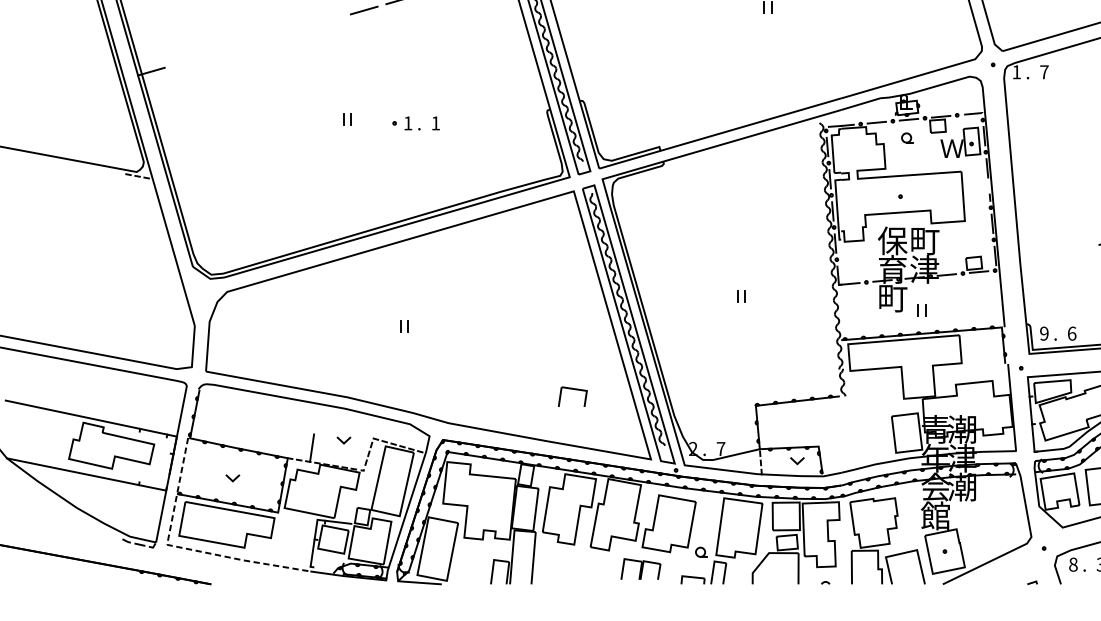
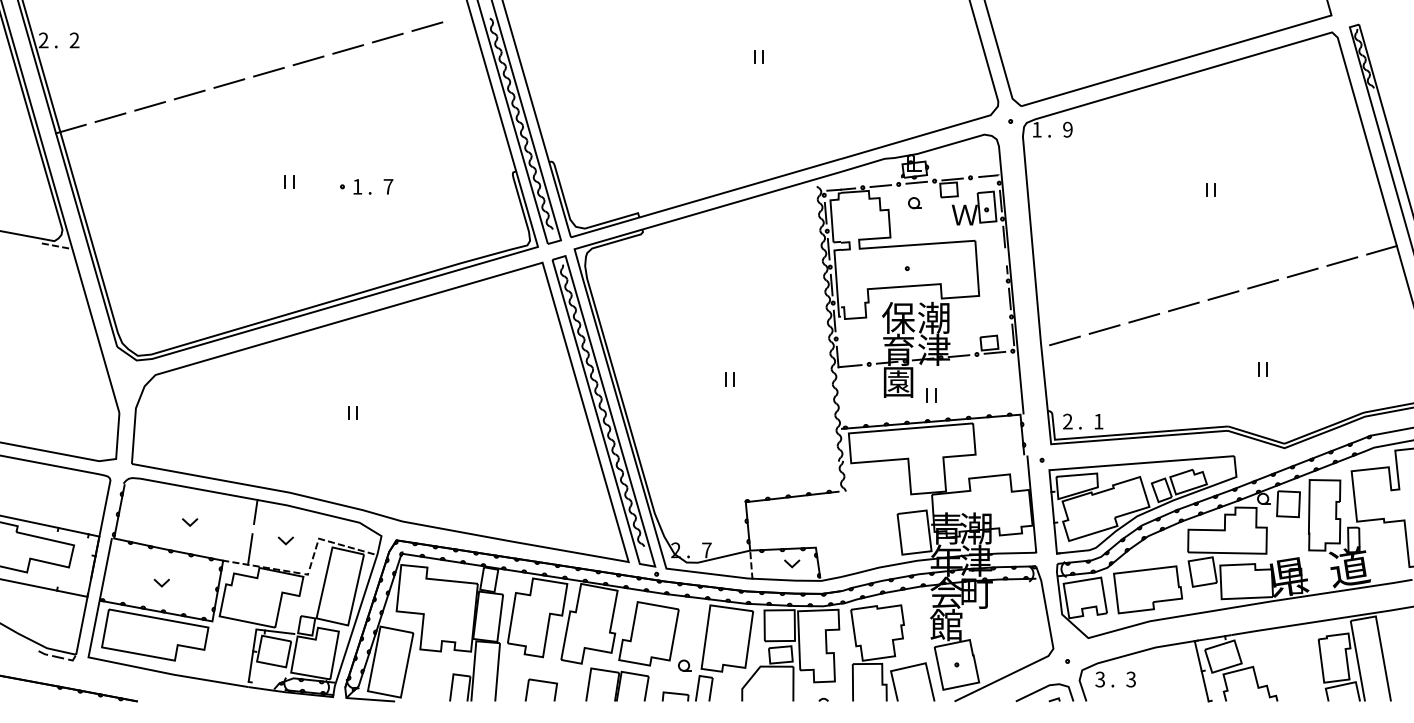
line: (328, 20) -> (268, 71), added
line: (293, 30) -> (229, 83), added
line: (257, 40) -> (189, 94), added
line: (221, 51) -> (149, 106), added
line: (186, 61) -> (110, 117), added
text: (1044, 72) -> (1067, 129), 7 -> 9
text: (435, 123) -> (388, 186), 1 -> 7
text: (924, 240) -> (934, 317), 町 -> 潮
line: (1077, 251) -> (1104, 329), added
line: (1041, 261) -> (1064, 340), added
text: (892, 298) -> (898, 382), 町 -> 園
text: (1044, 333) -> (1067, 421), 9 -> 2
text: (1071, 333) -> (1098, 421), 6 -> 1
part: (572, 389) -> (541, 682), moved
line: (316, 414) -> (255, 511), added
line: (257, 424) -> (189, 523), added
text: (962, 486) -> (976, 592), 潮 -> 町
line: (185, 548) -> (108, 661), dashed -> solid
text: (1073, 564) -> (1100, 679), 8 -> 3
part: (640, 569) -> (617, 684), size x1.43
line: (1022, 573) -> (1043, 689), added

